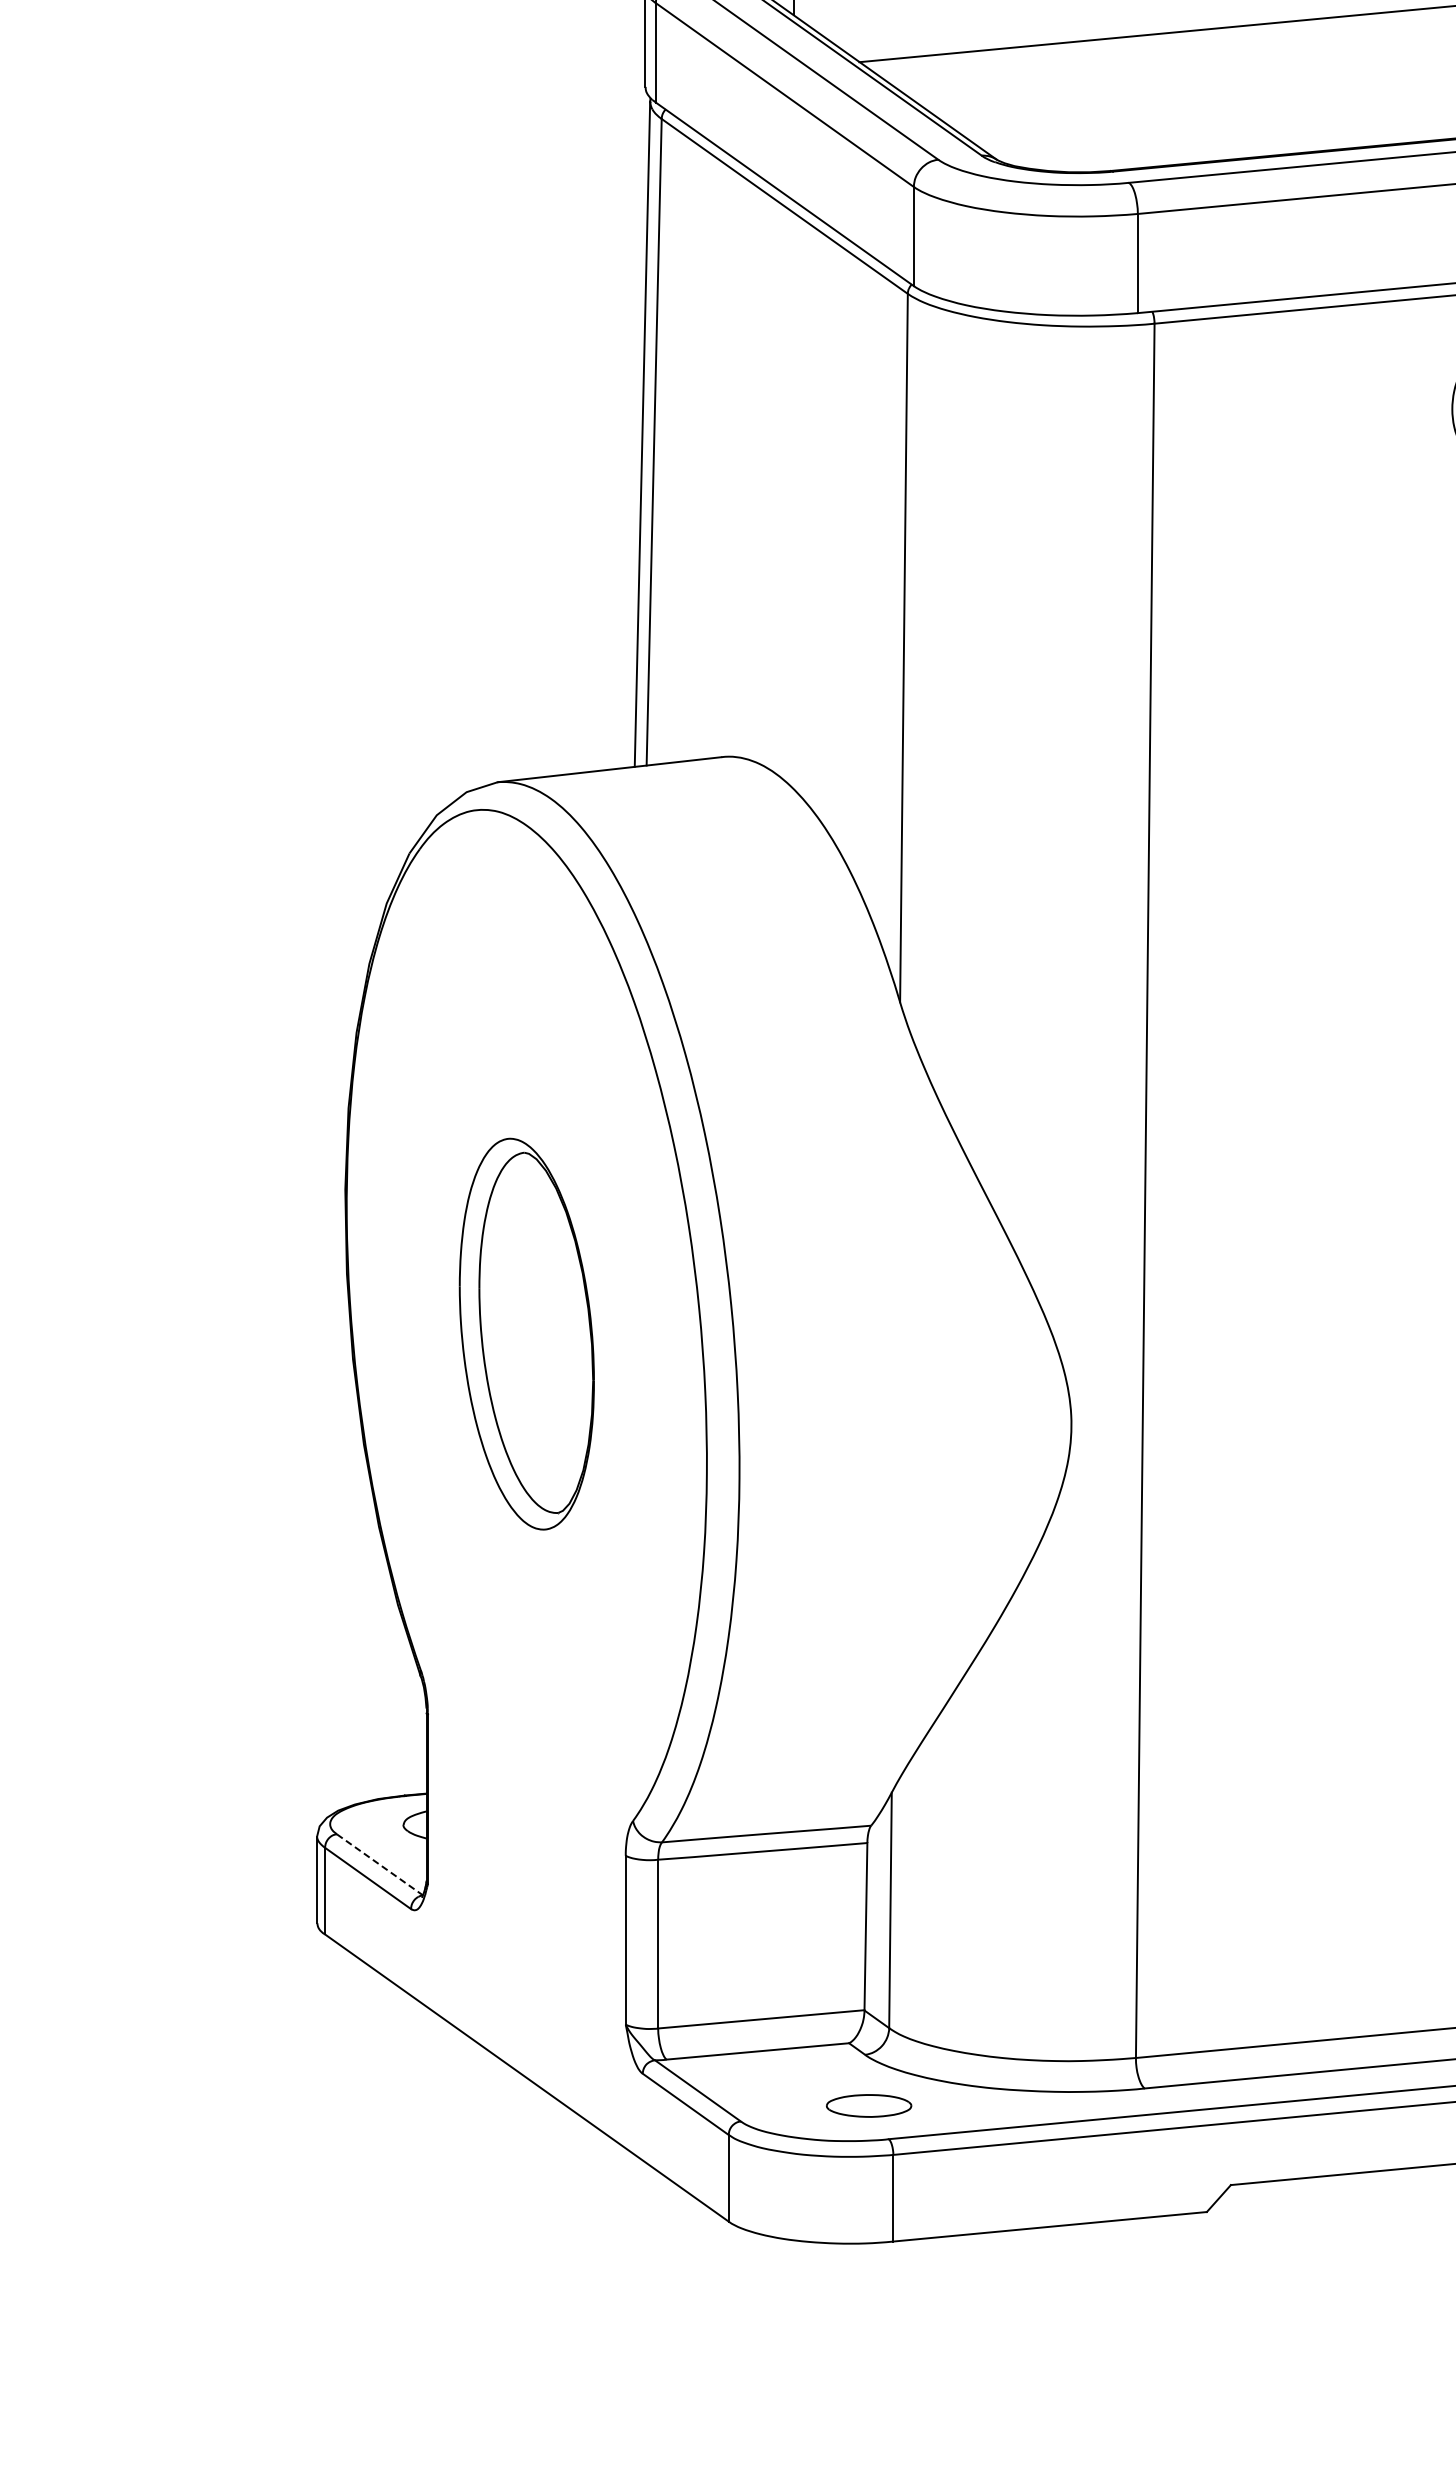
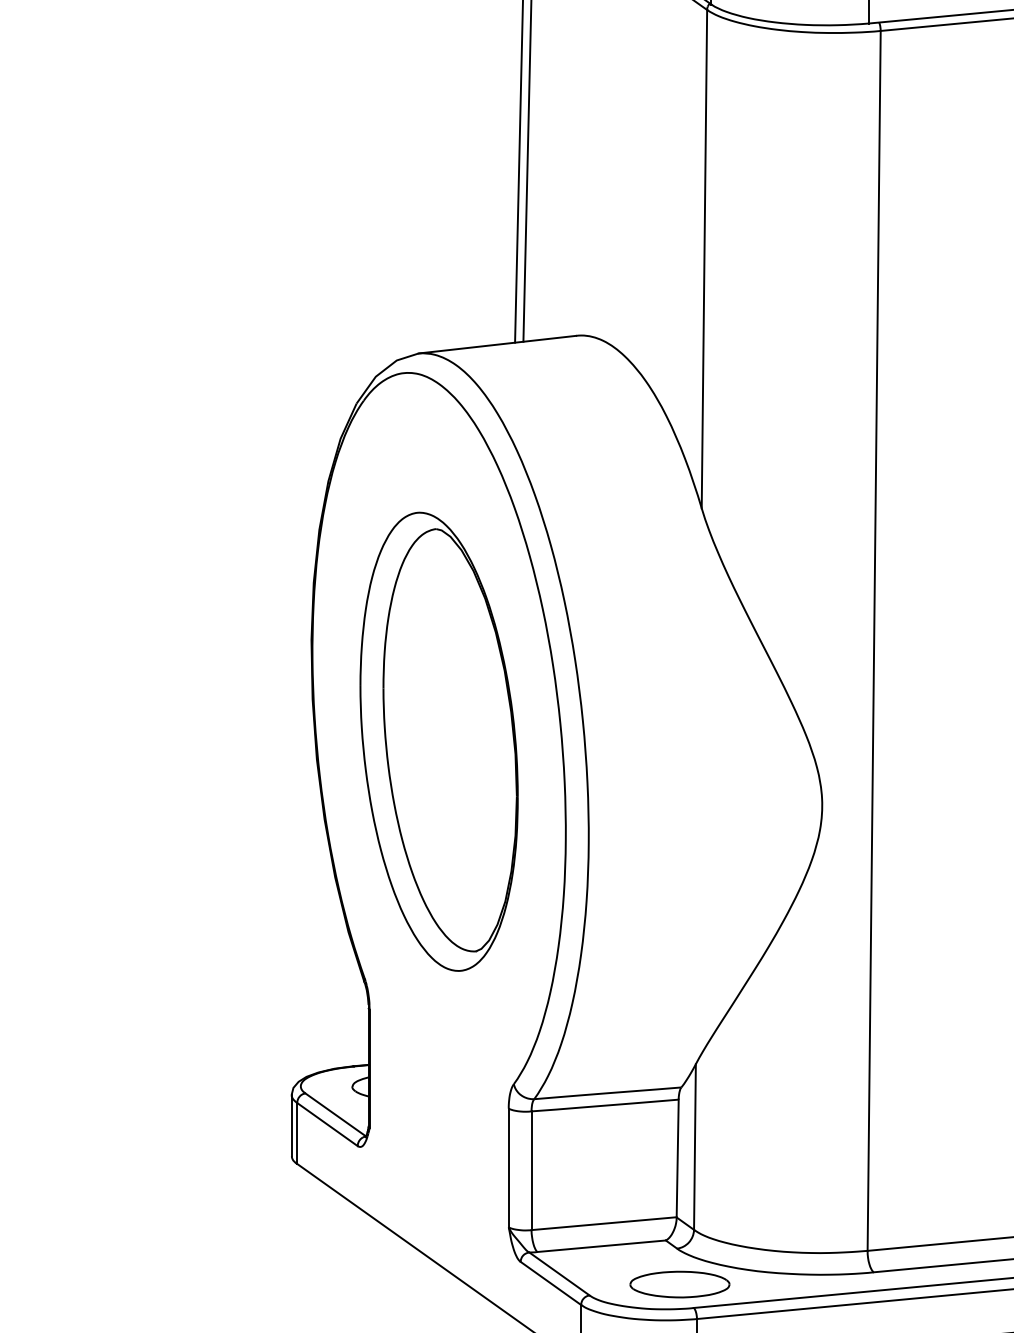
part: (526, 1333) -> (438, 741), size x1.67
line: (379, 1864) -> (335, 1114), dashed -> solid
part: (868, 2105) -> (679, 1284), size x1.67

